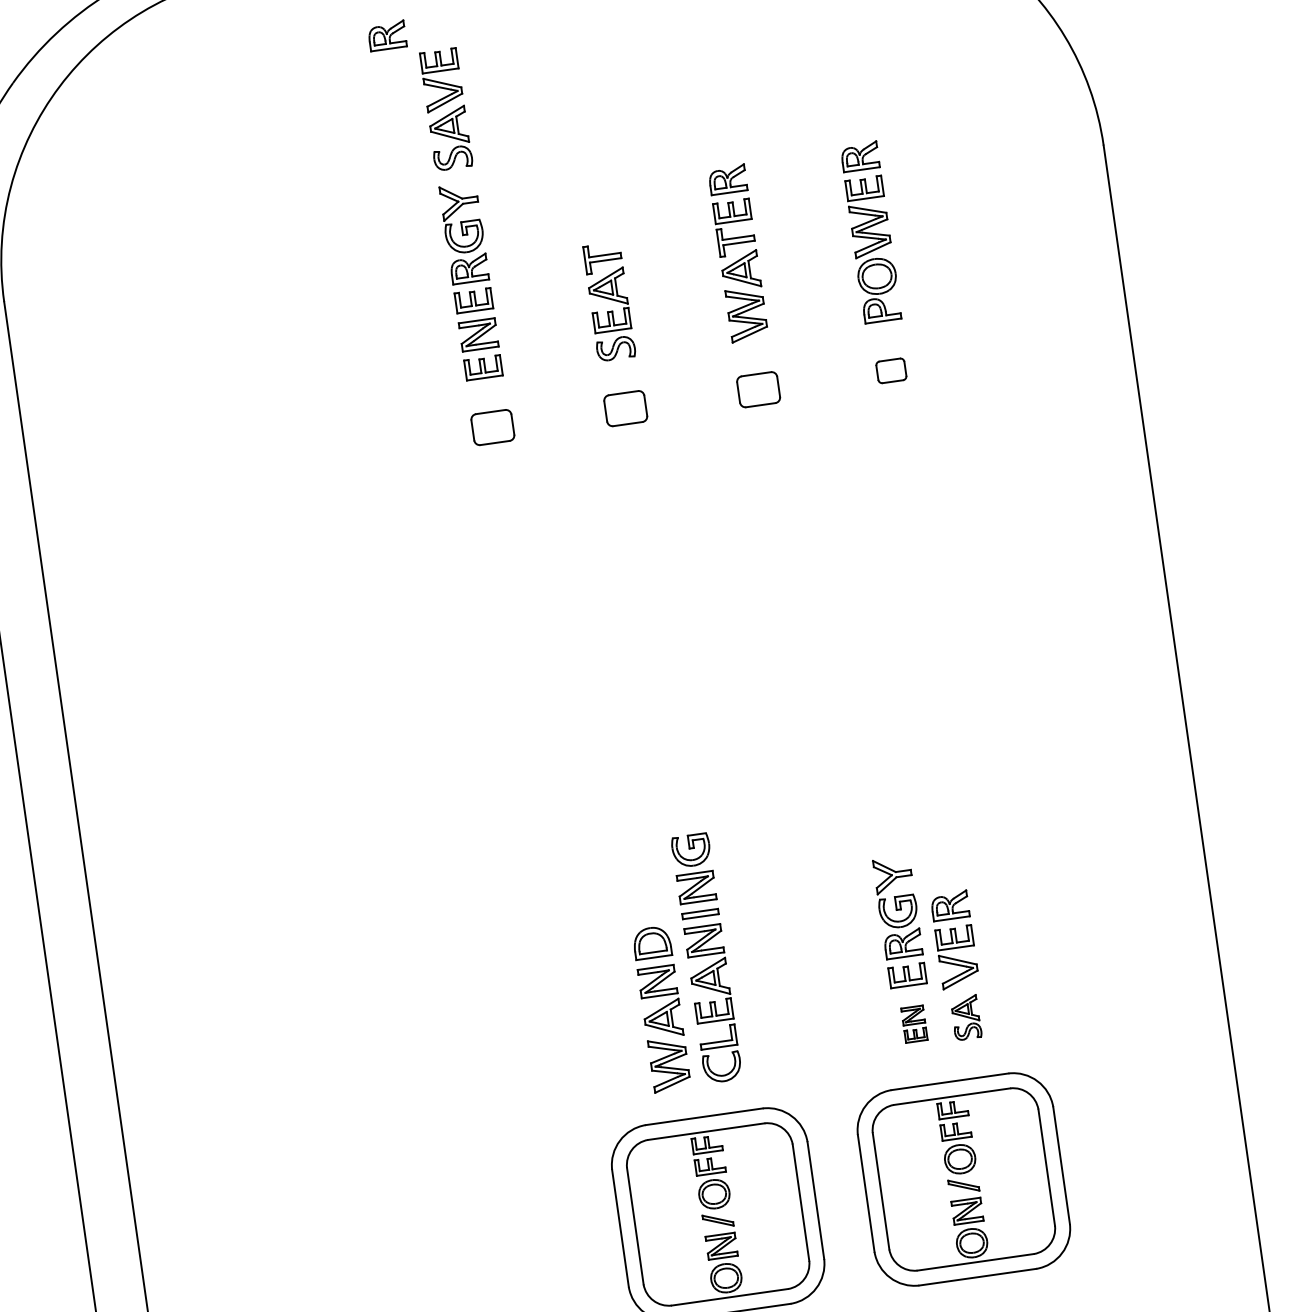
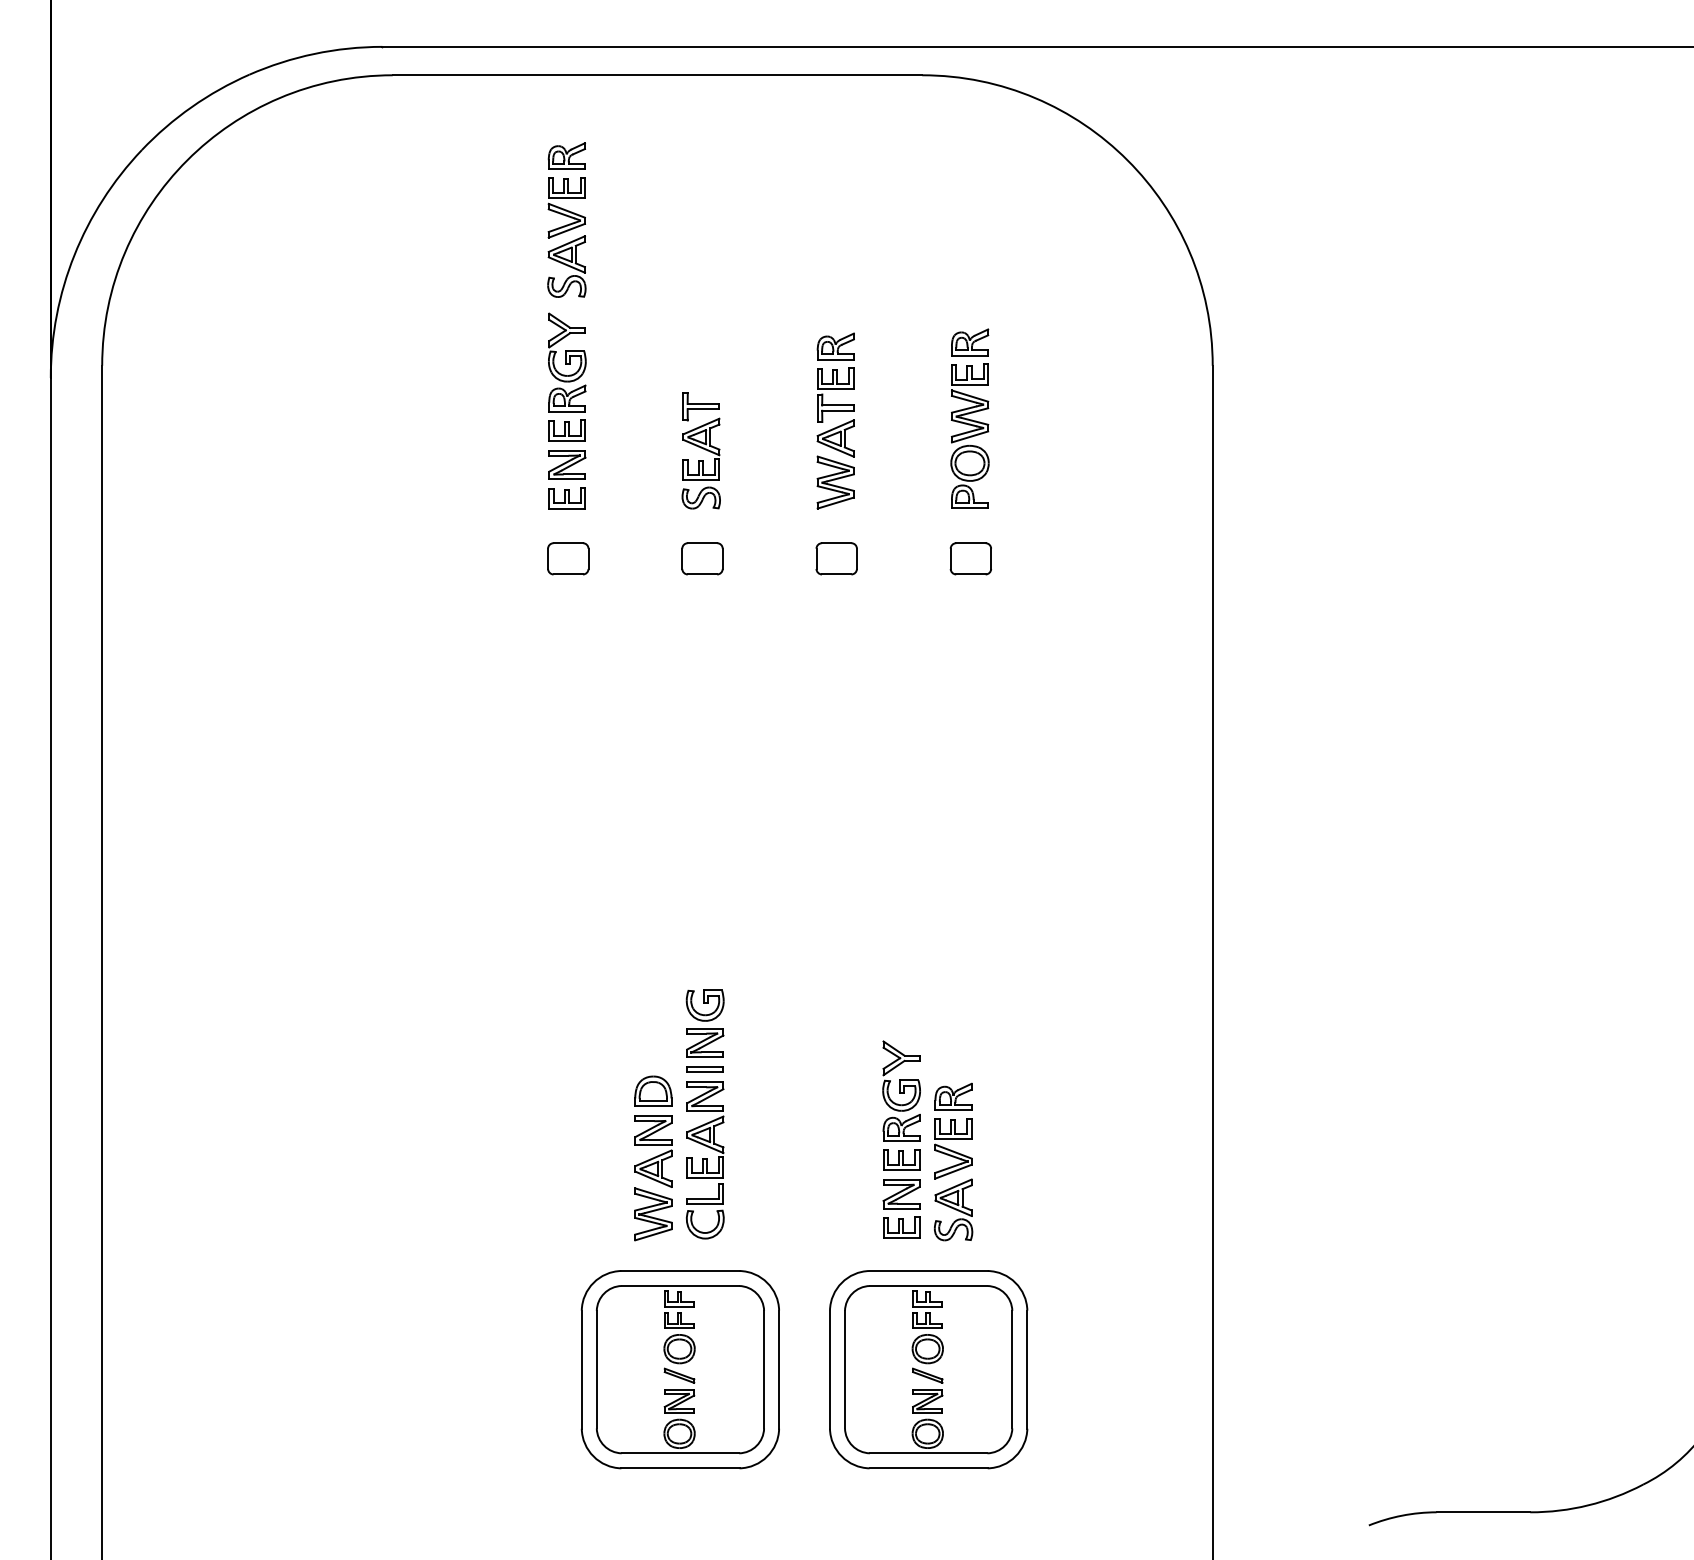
part: (386, 35) -> (566, 155), moved
part: (891, 370) -> (970, 558), size x1.43
part: (965, 1017) -> (953, 1209), size x1.43
part: (914, 1023) -> (901, 1208), size x1.67

